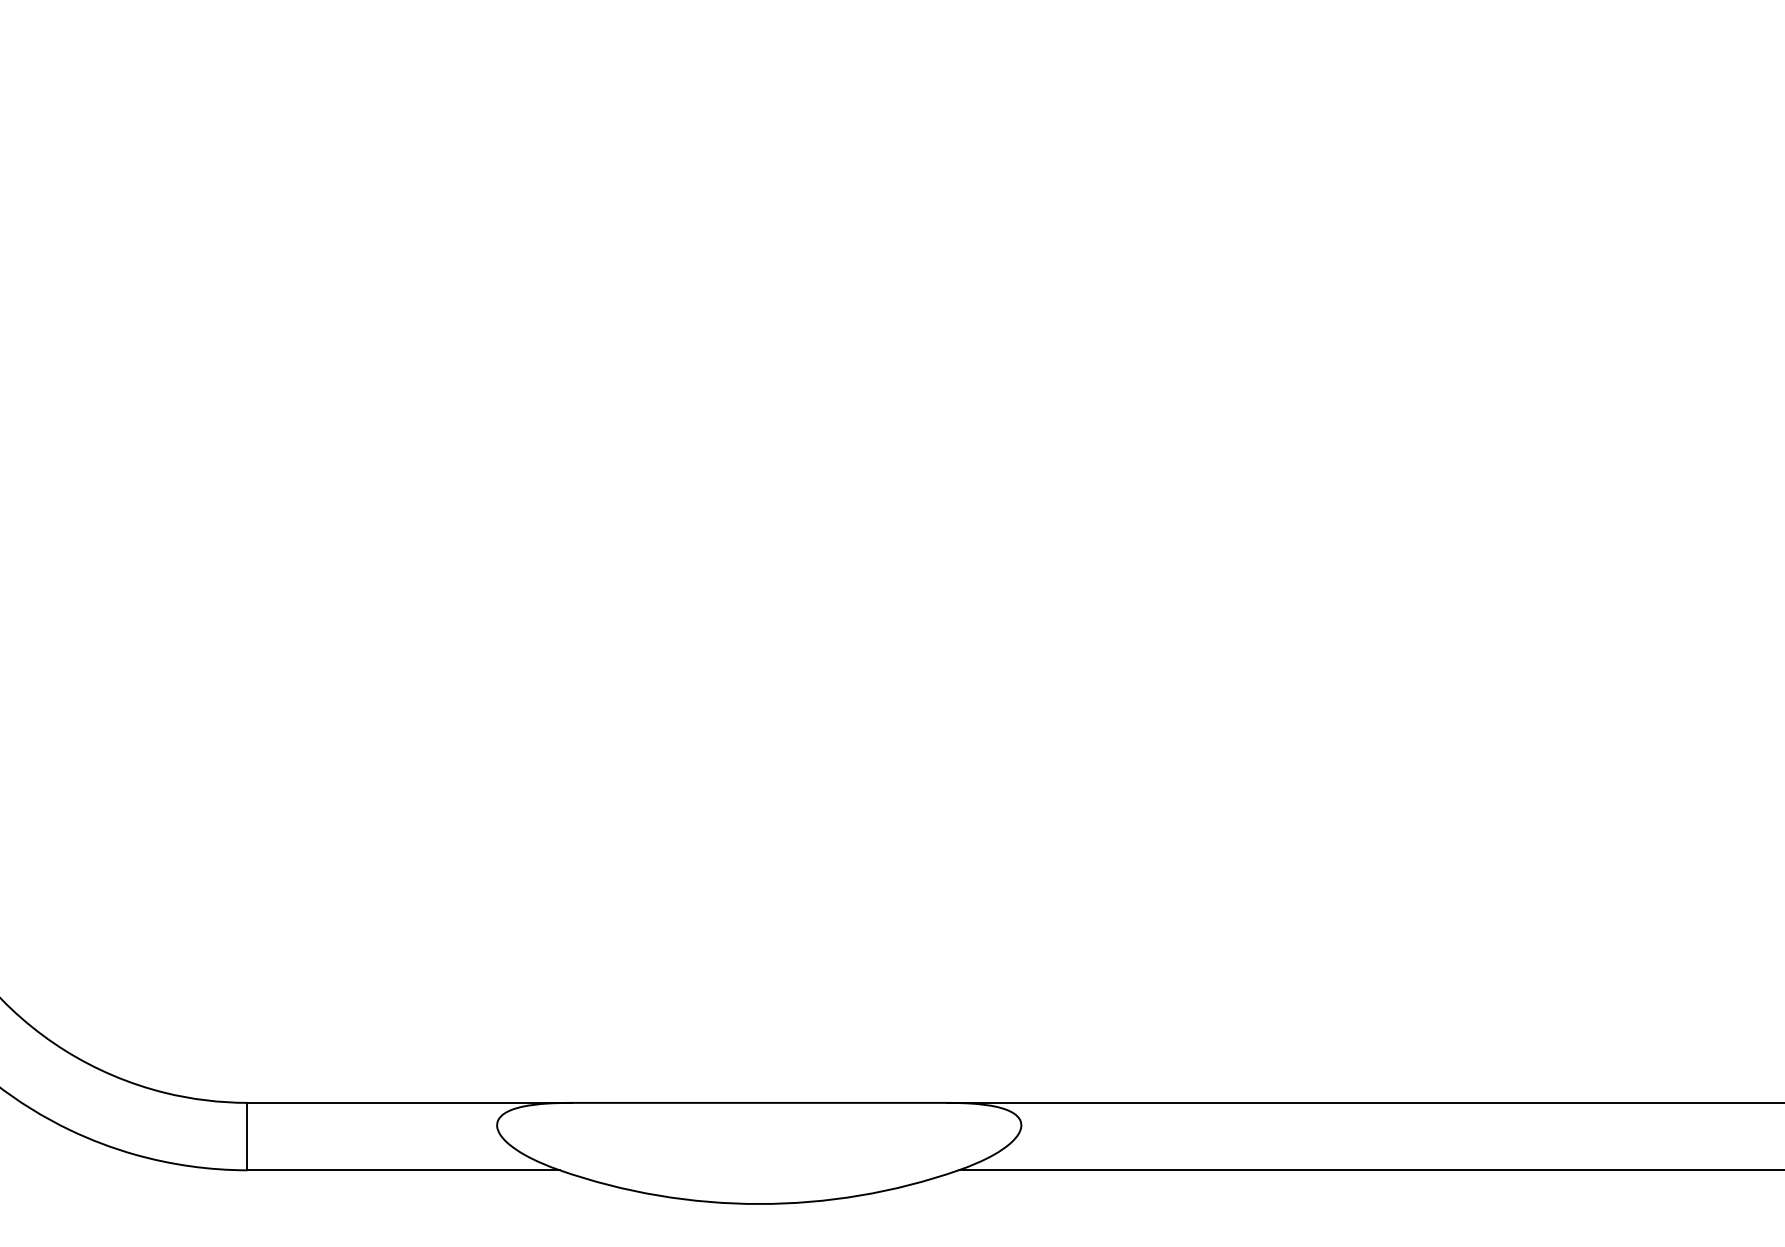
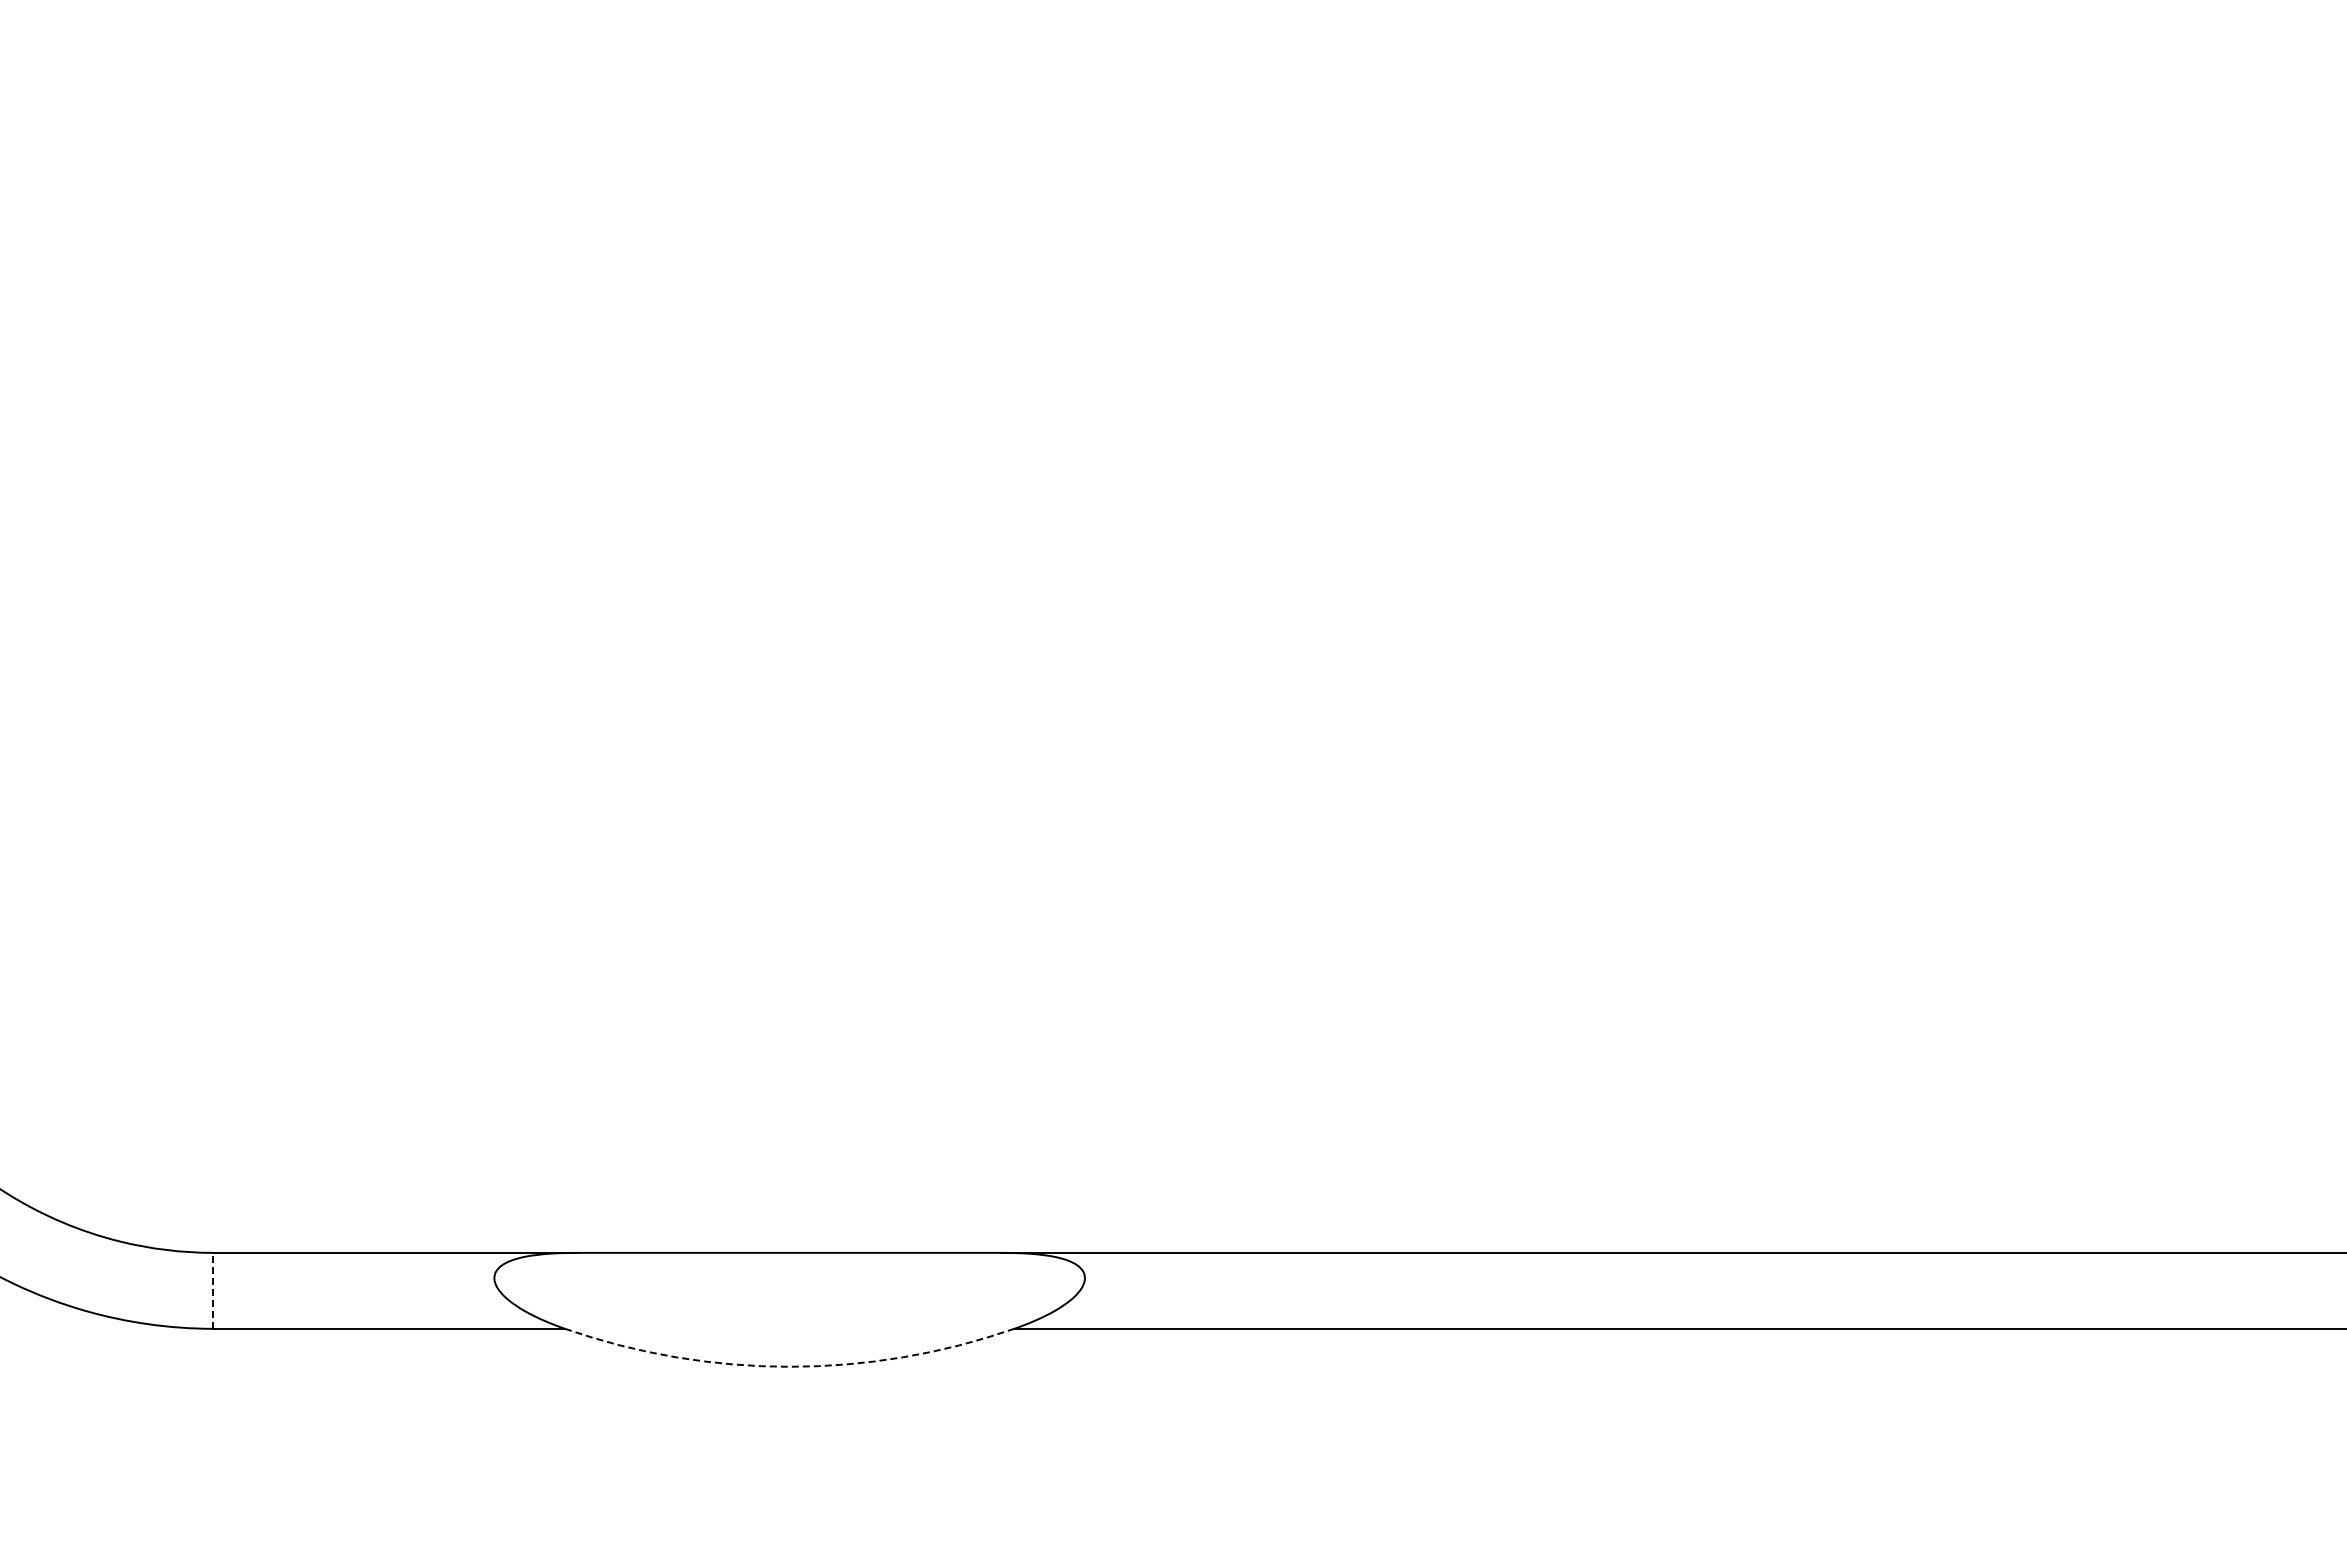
line: (247, 1136) -> (213, 1290), solid -> dashed
arc: (759, 1203) -> (789, 1366), solid -> dashed

